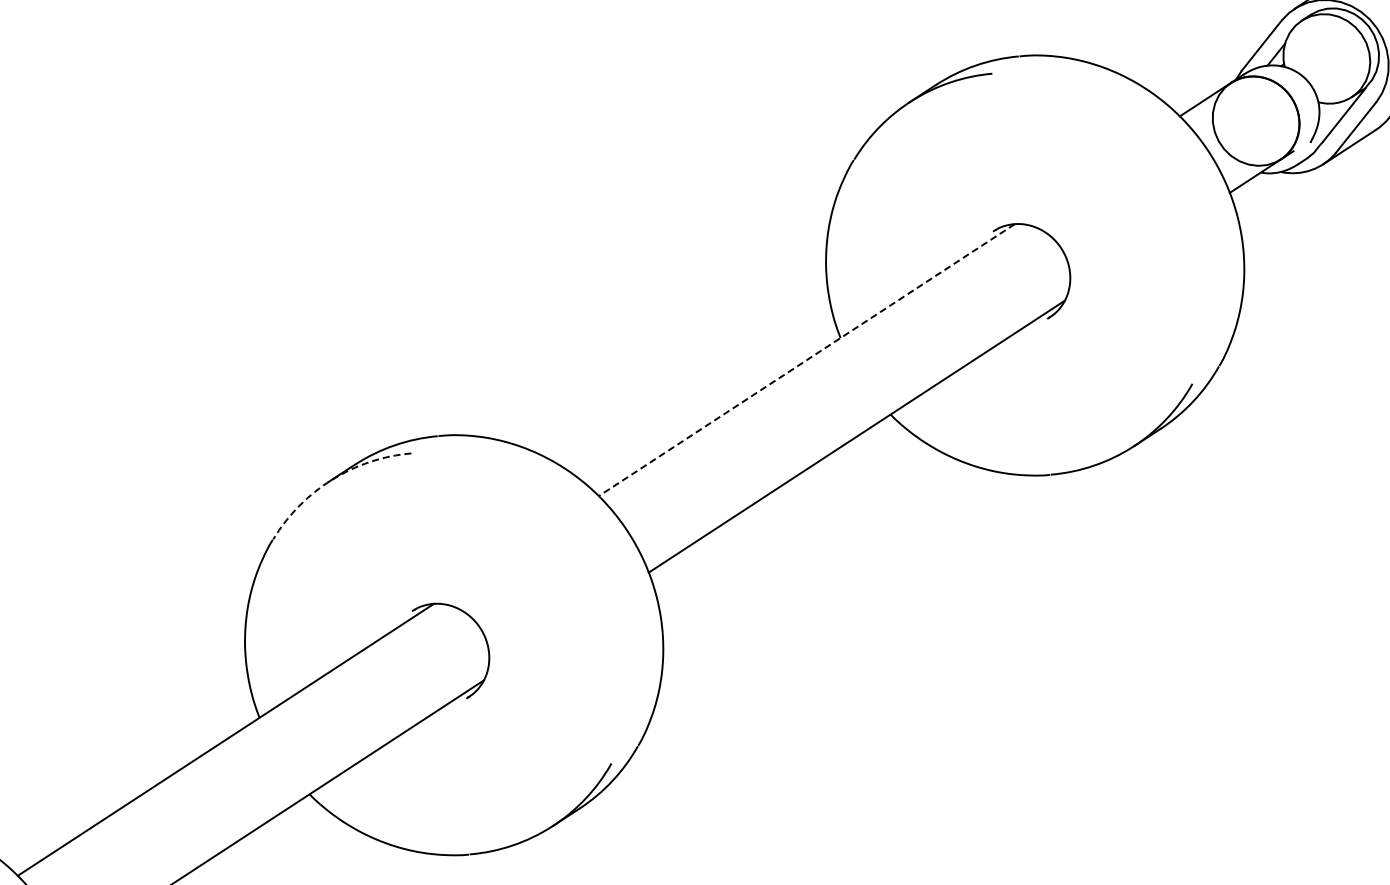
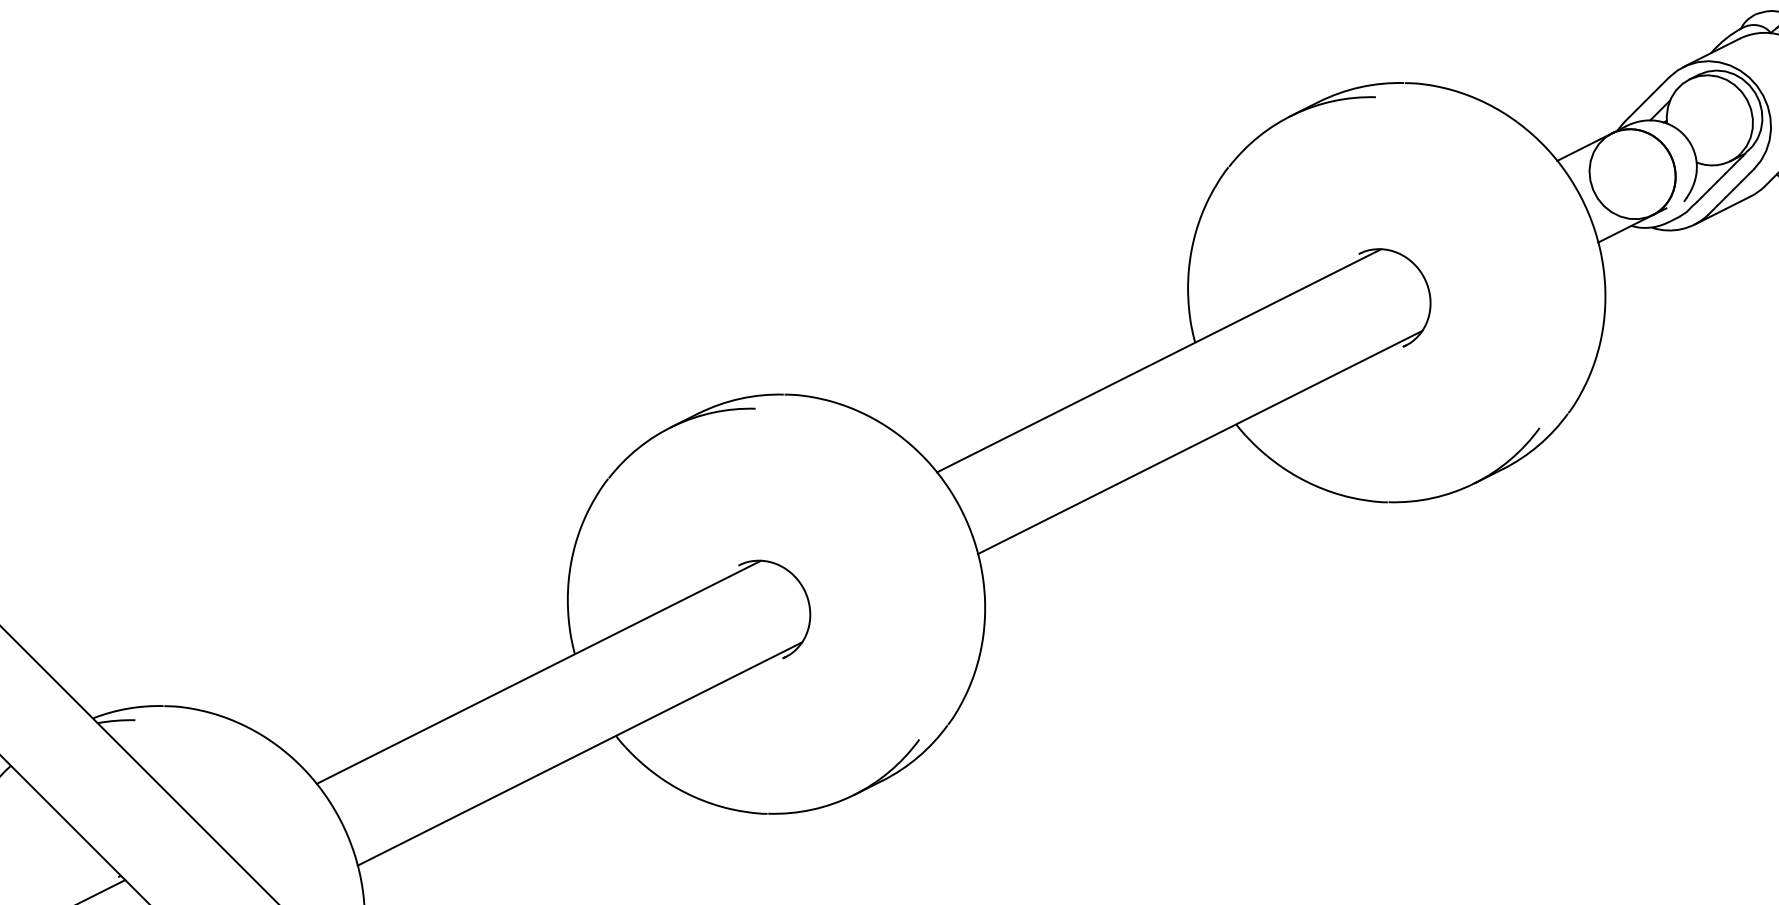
line: (807, 359) -> (1159, 360), dashed -> solid
arc: (331, 479) -> (673, 425), dashed -> solid

